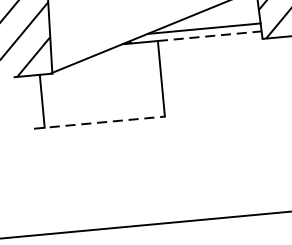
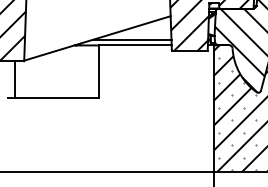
line: (211, 36) -> (136, 45), dashed -> solid
line: (99, 123) -> (53, 98), dashed -> solid

